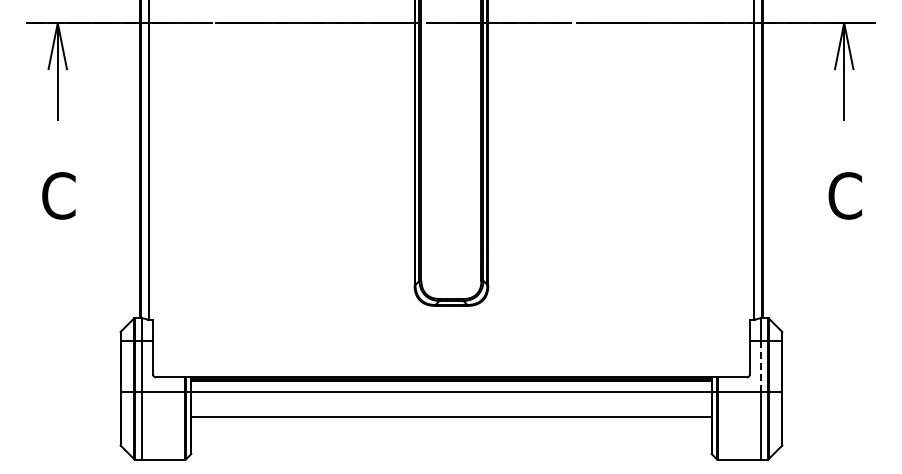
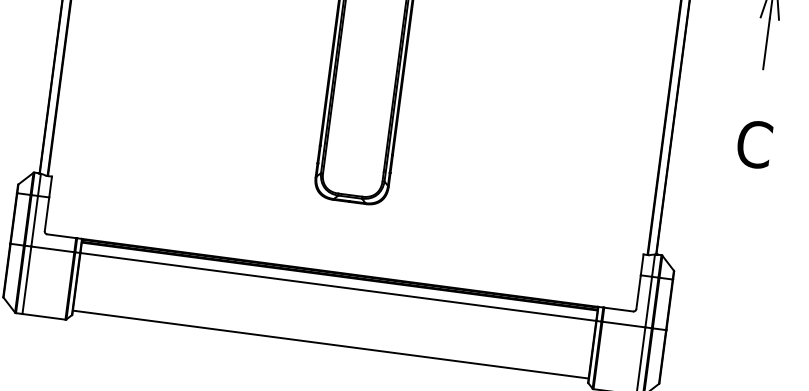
line: (761, 366) -> (649, 302), dashed -> solid
line: (451, 416) -> (330, 344), moved

